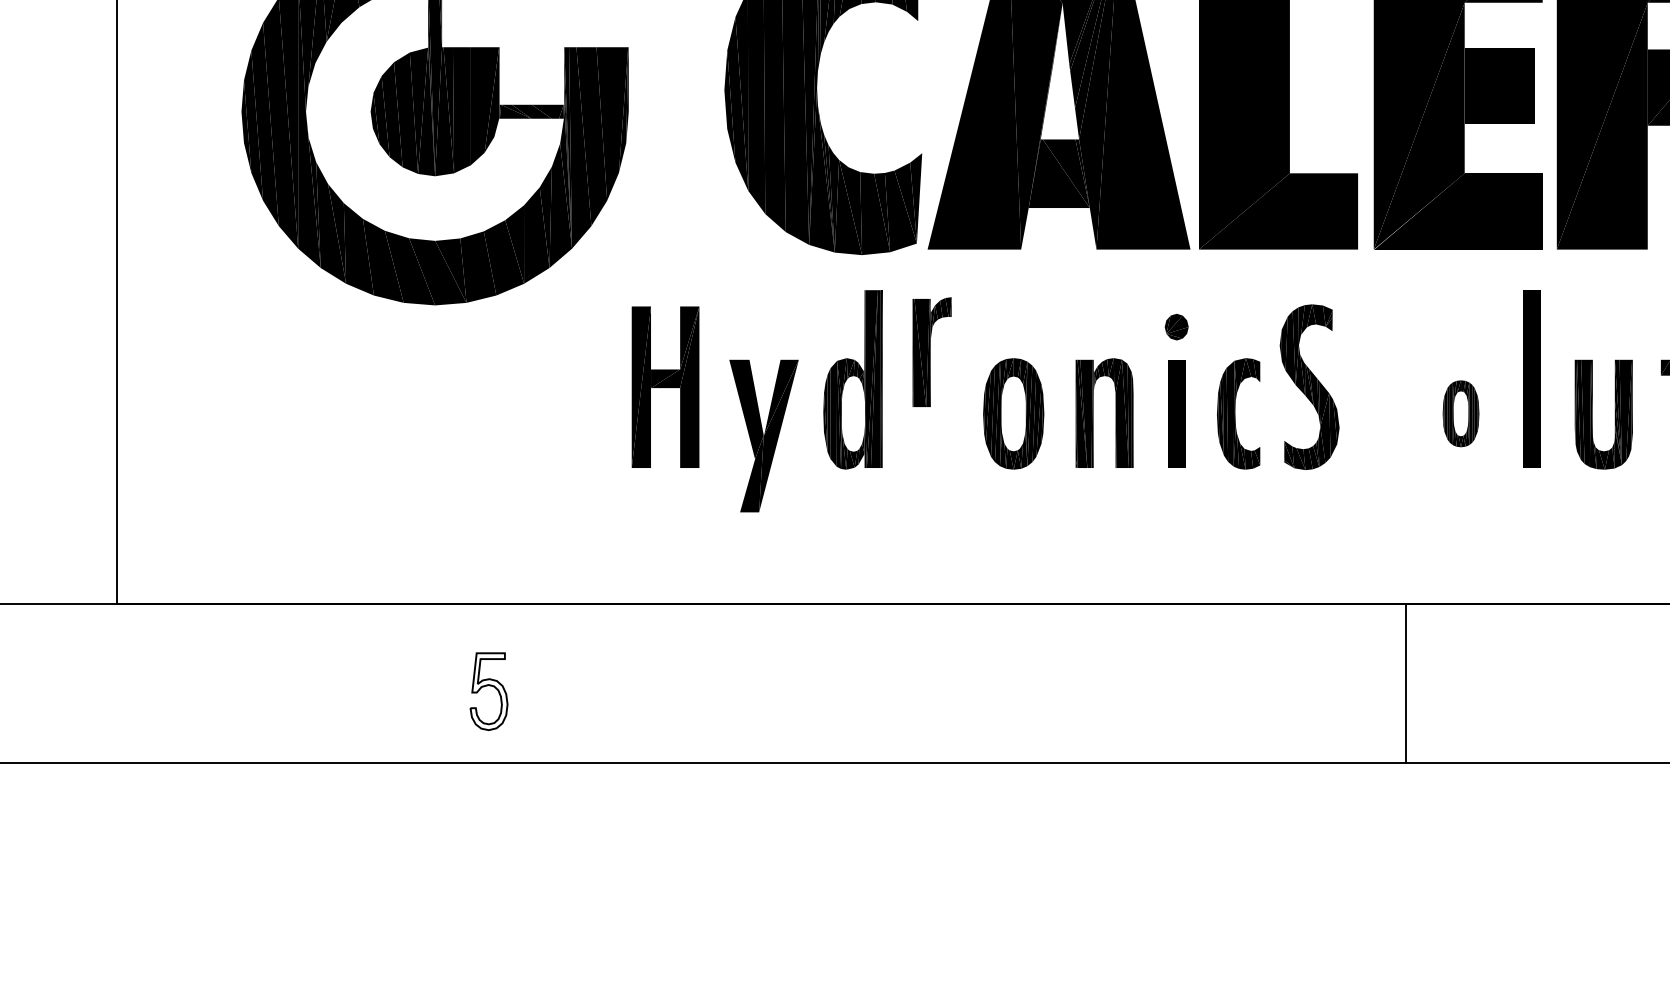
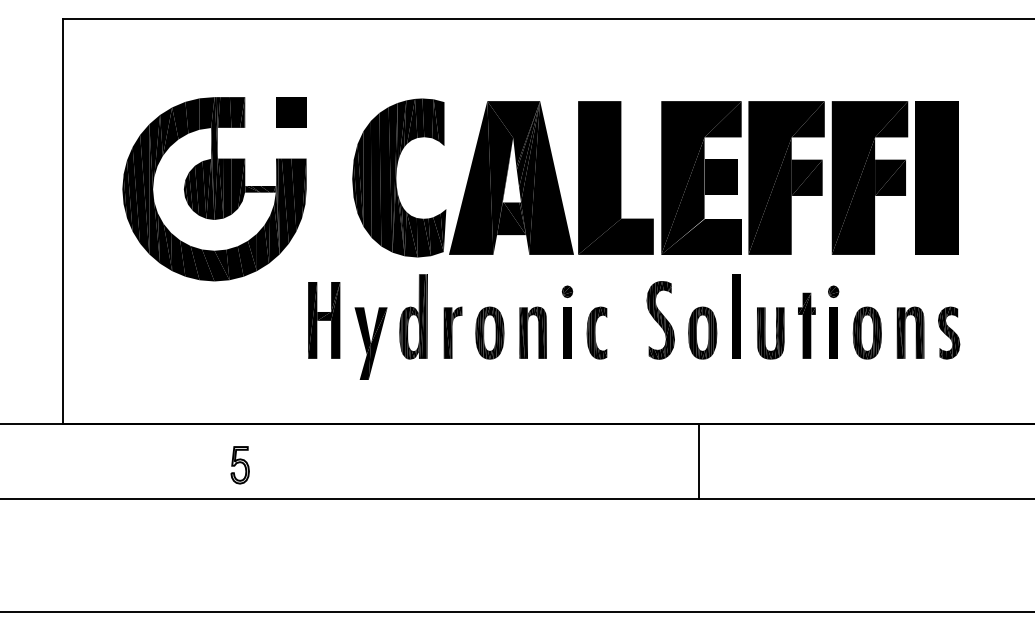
part: (930, 351) -> (452, 332), moved
part: (1309, 387) -> (660, 320), moved
part: (1460, 412) -> (702, 332), size x1.67
line: (1405, 683) -> (698, 461), moved

